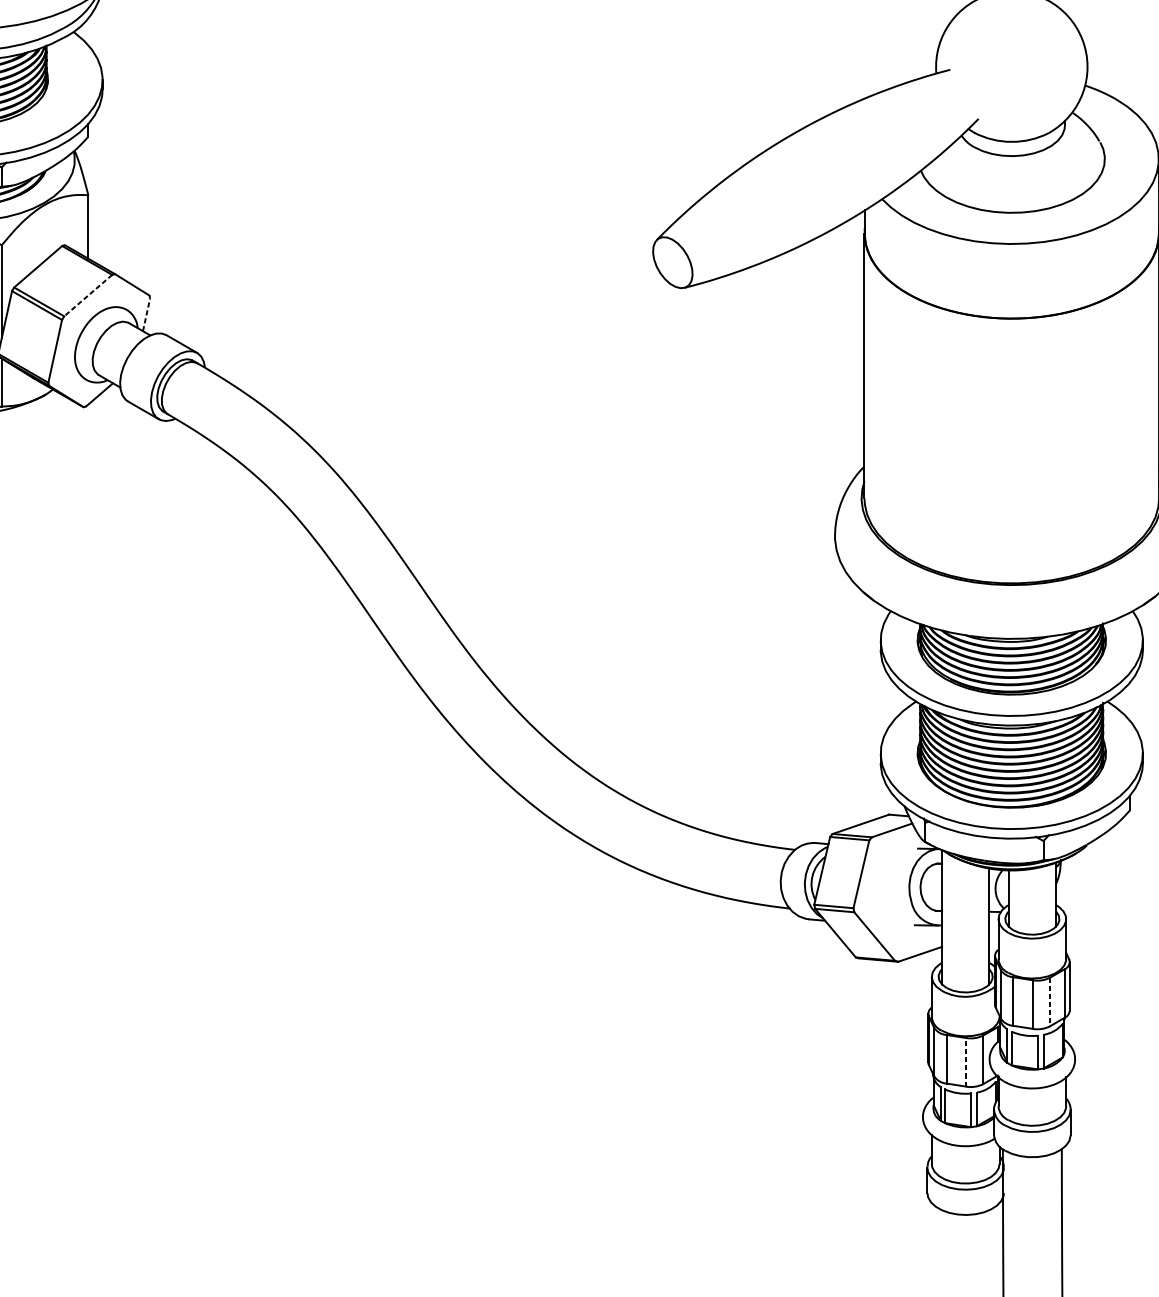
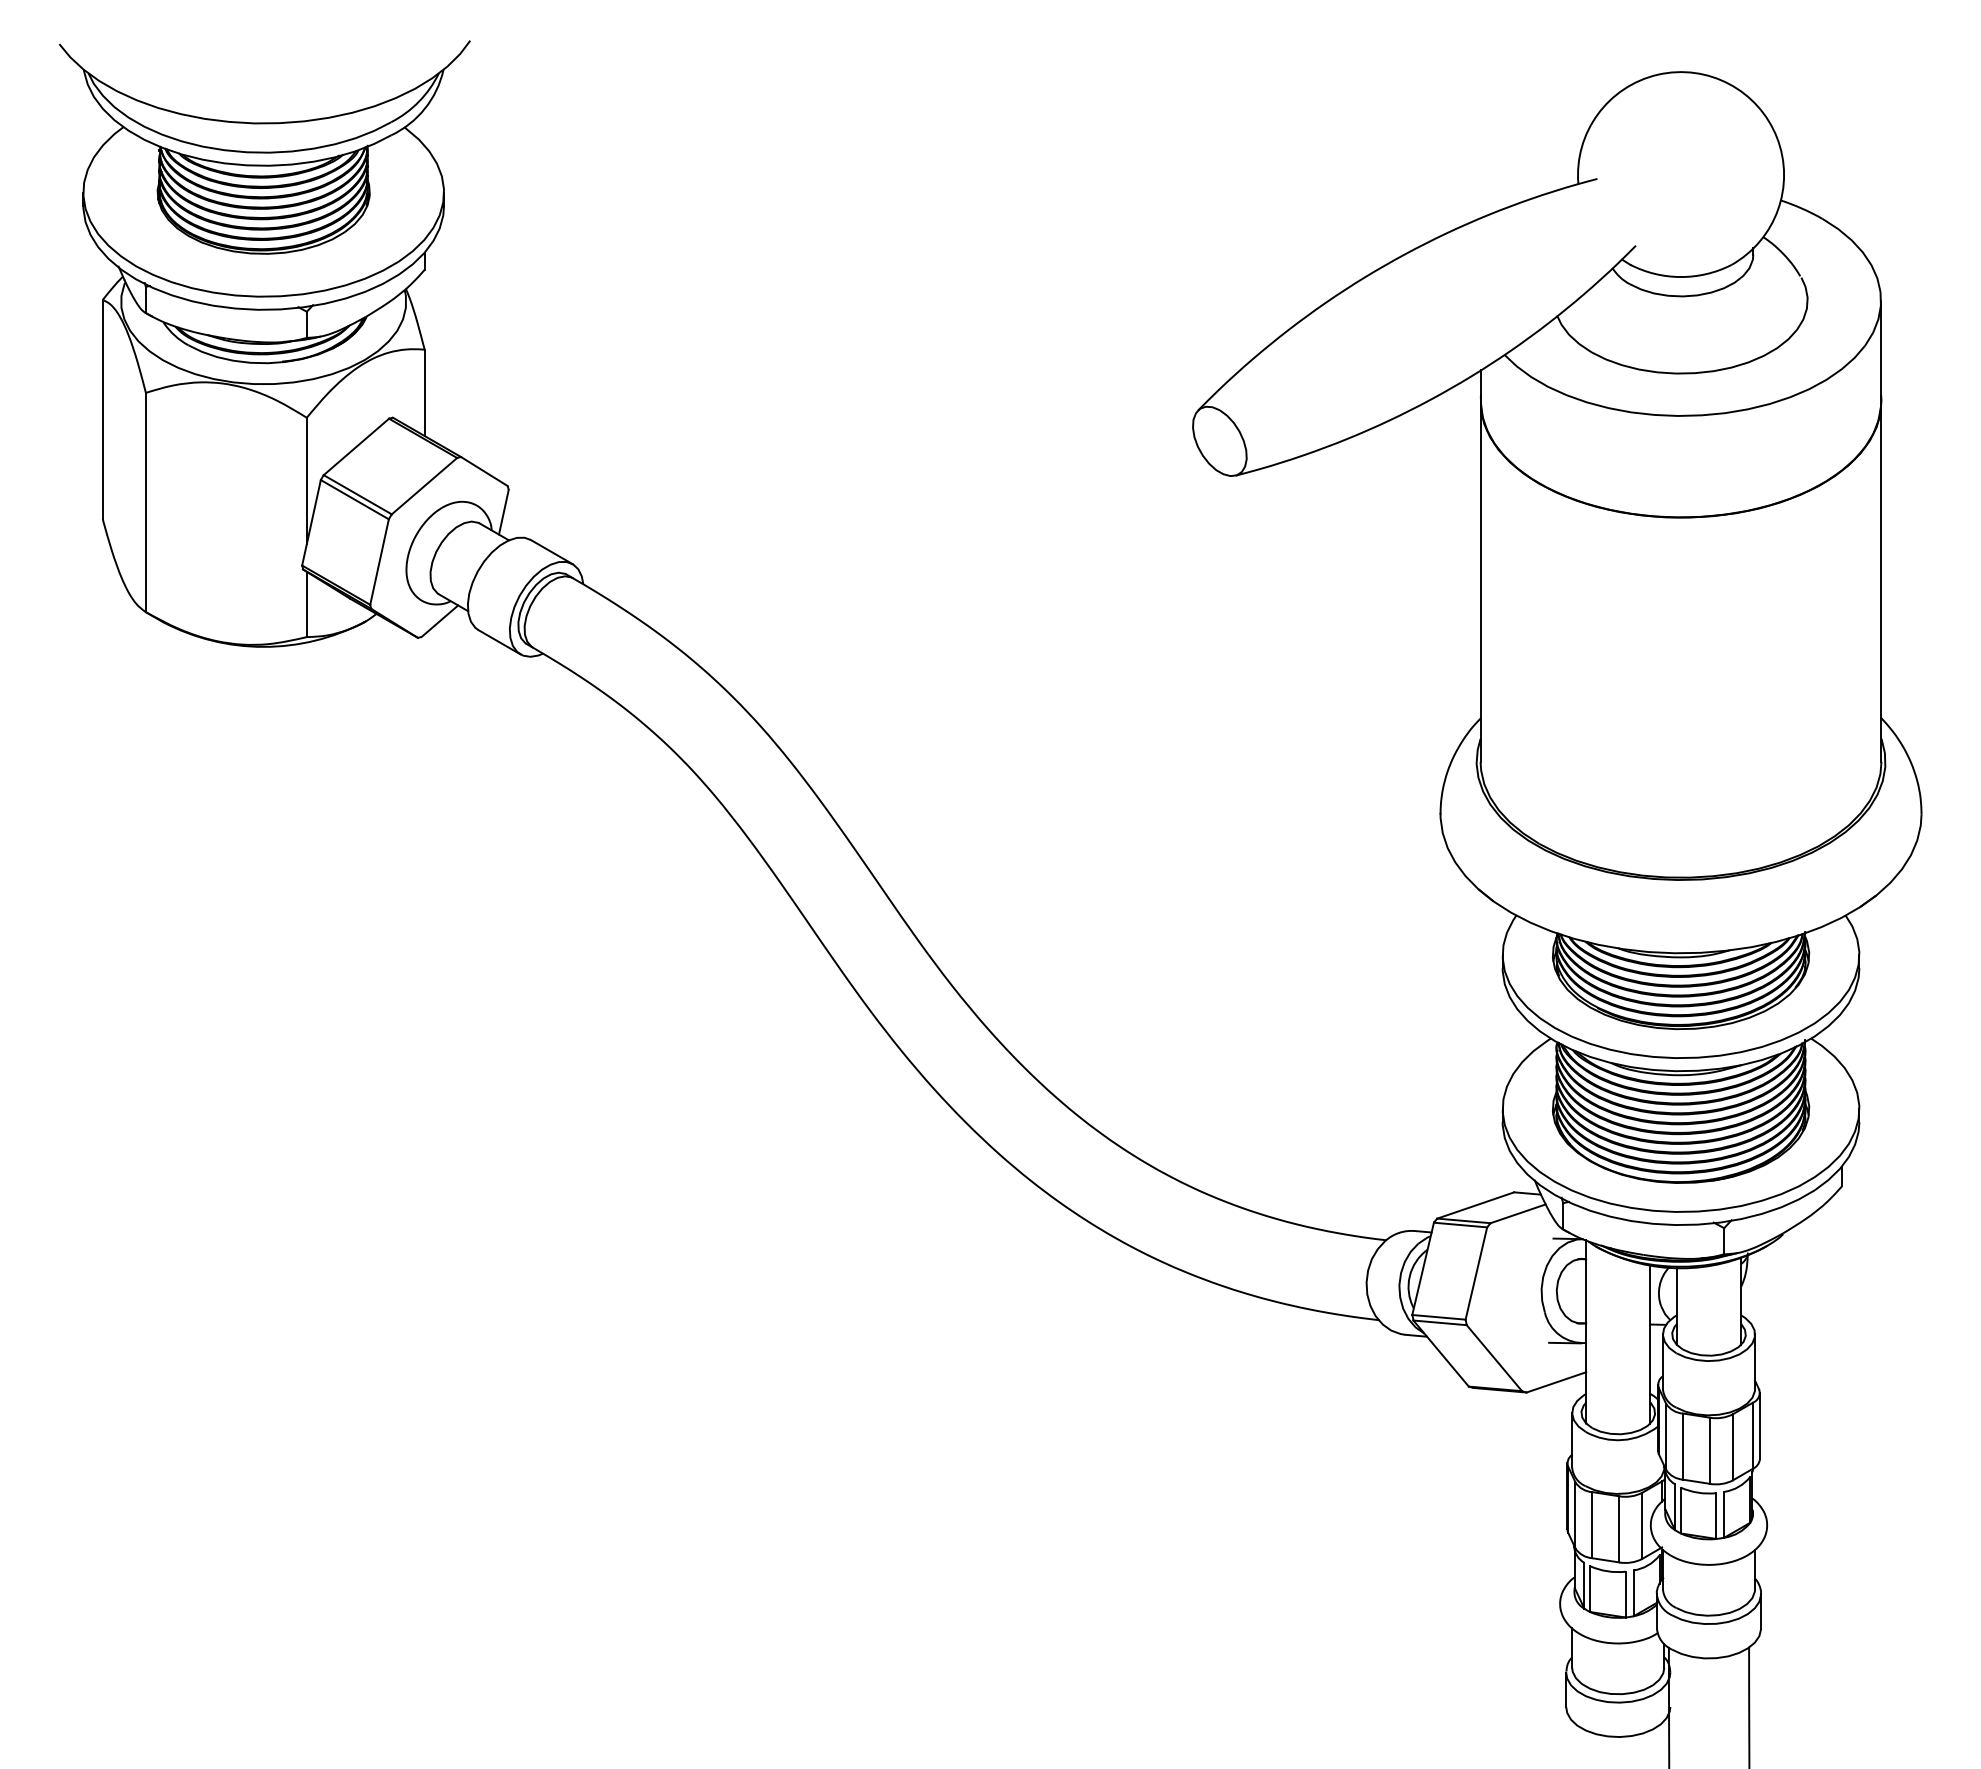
line: (88, 295) -> (424, 486), dashed -> solid
line: (146, 314) -> (503, 512), dashed -> solid
line: (1050, 1002) -> (1733, 1447), dashed -> solid
line: (966, 1061) -> (1619, 1528), dashed -> solid

